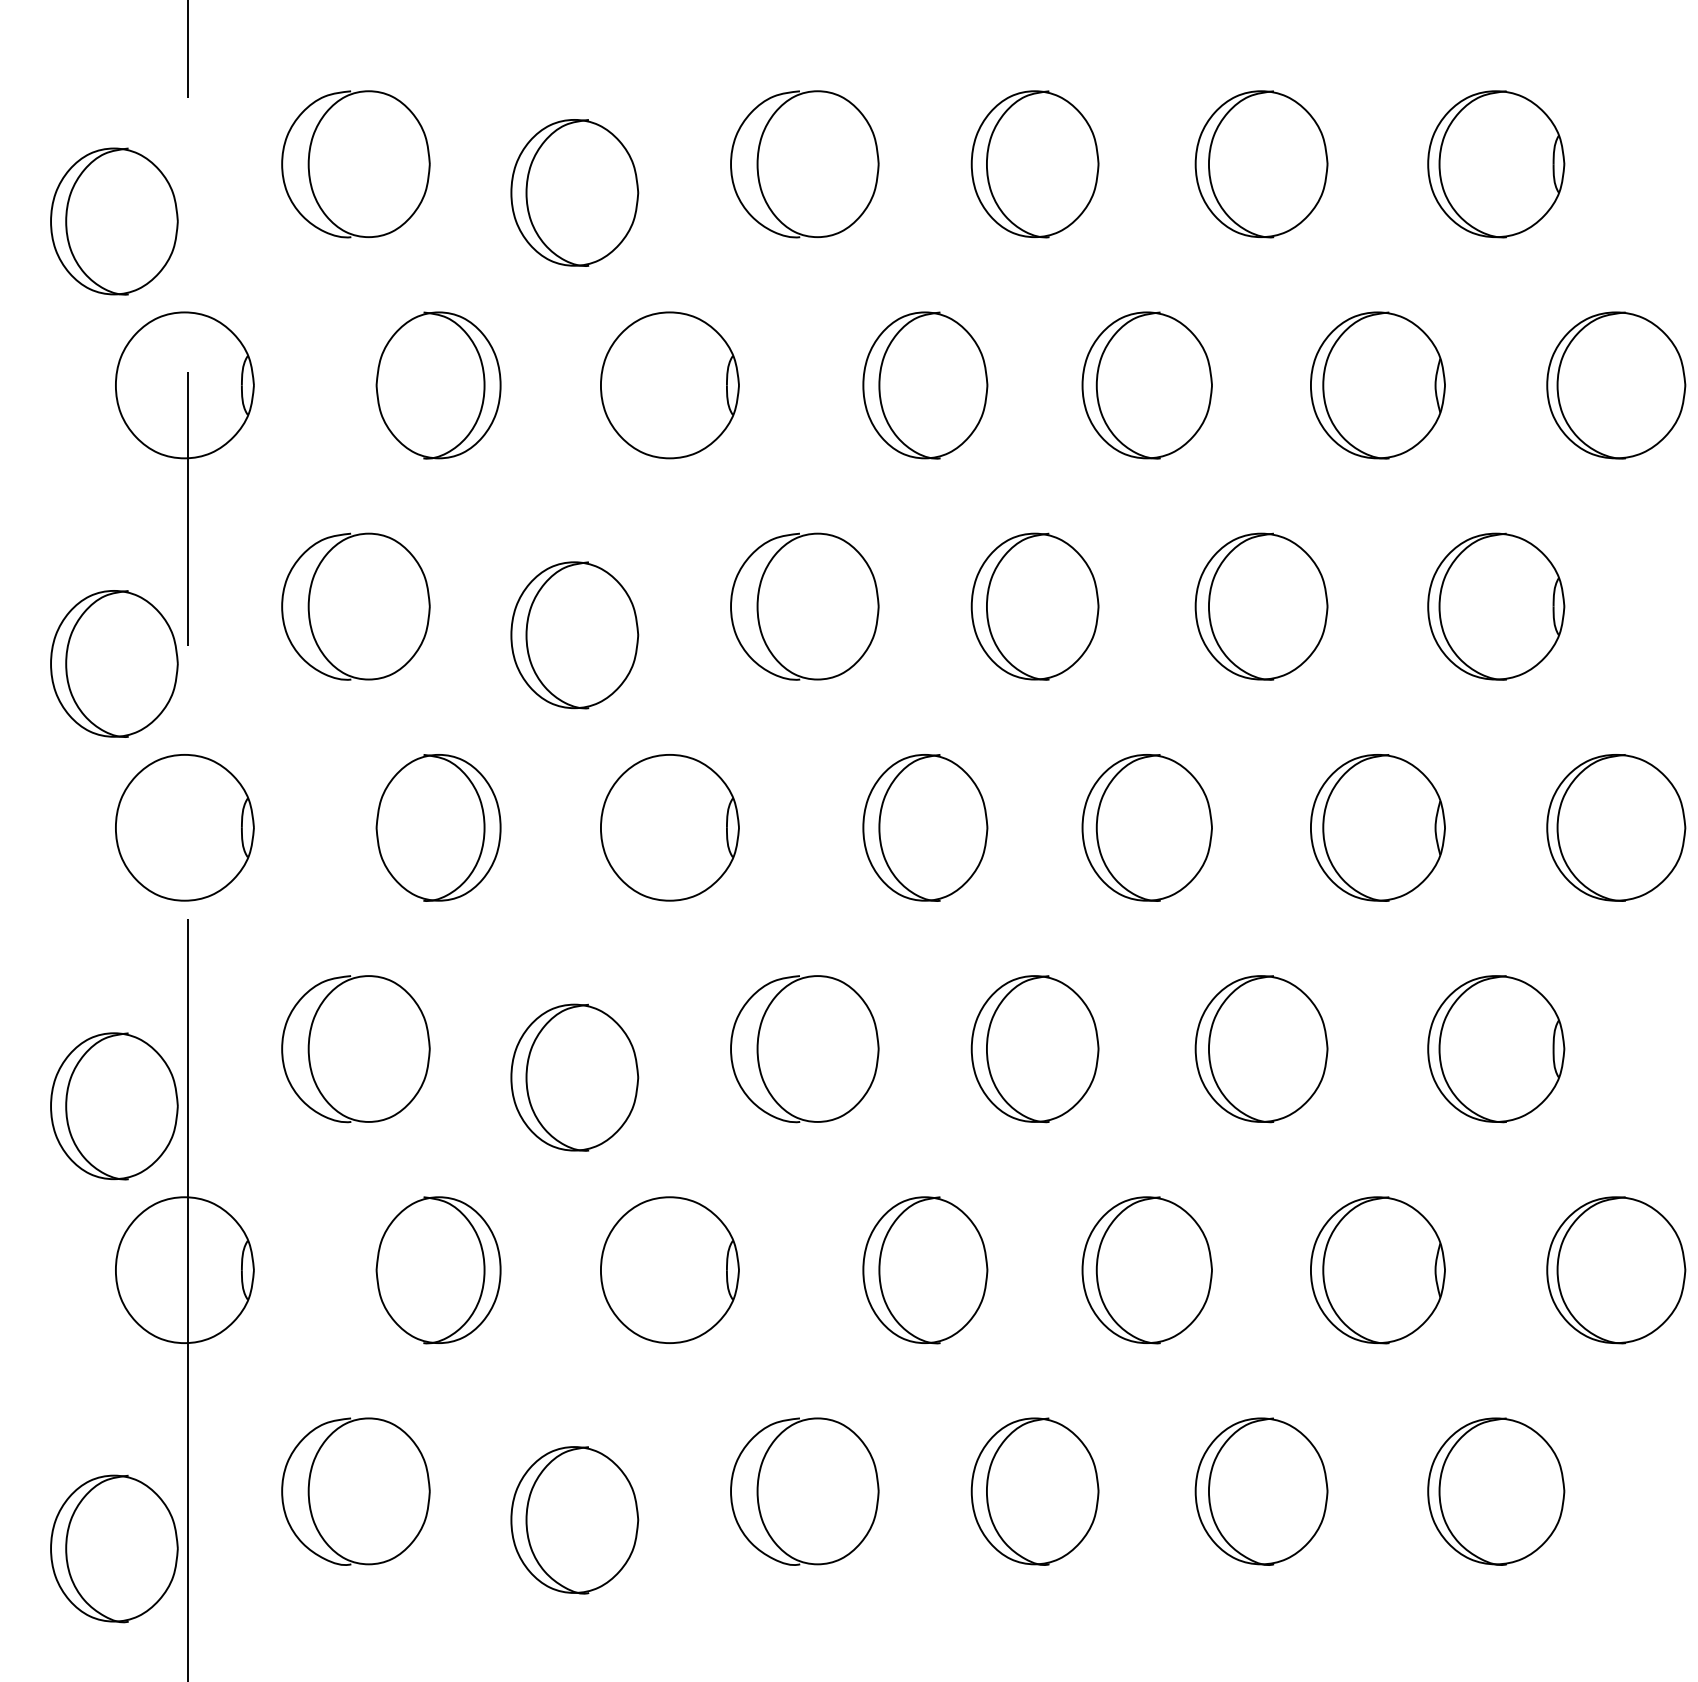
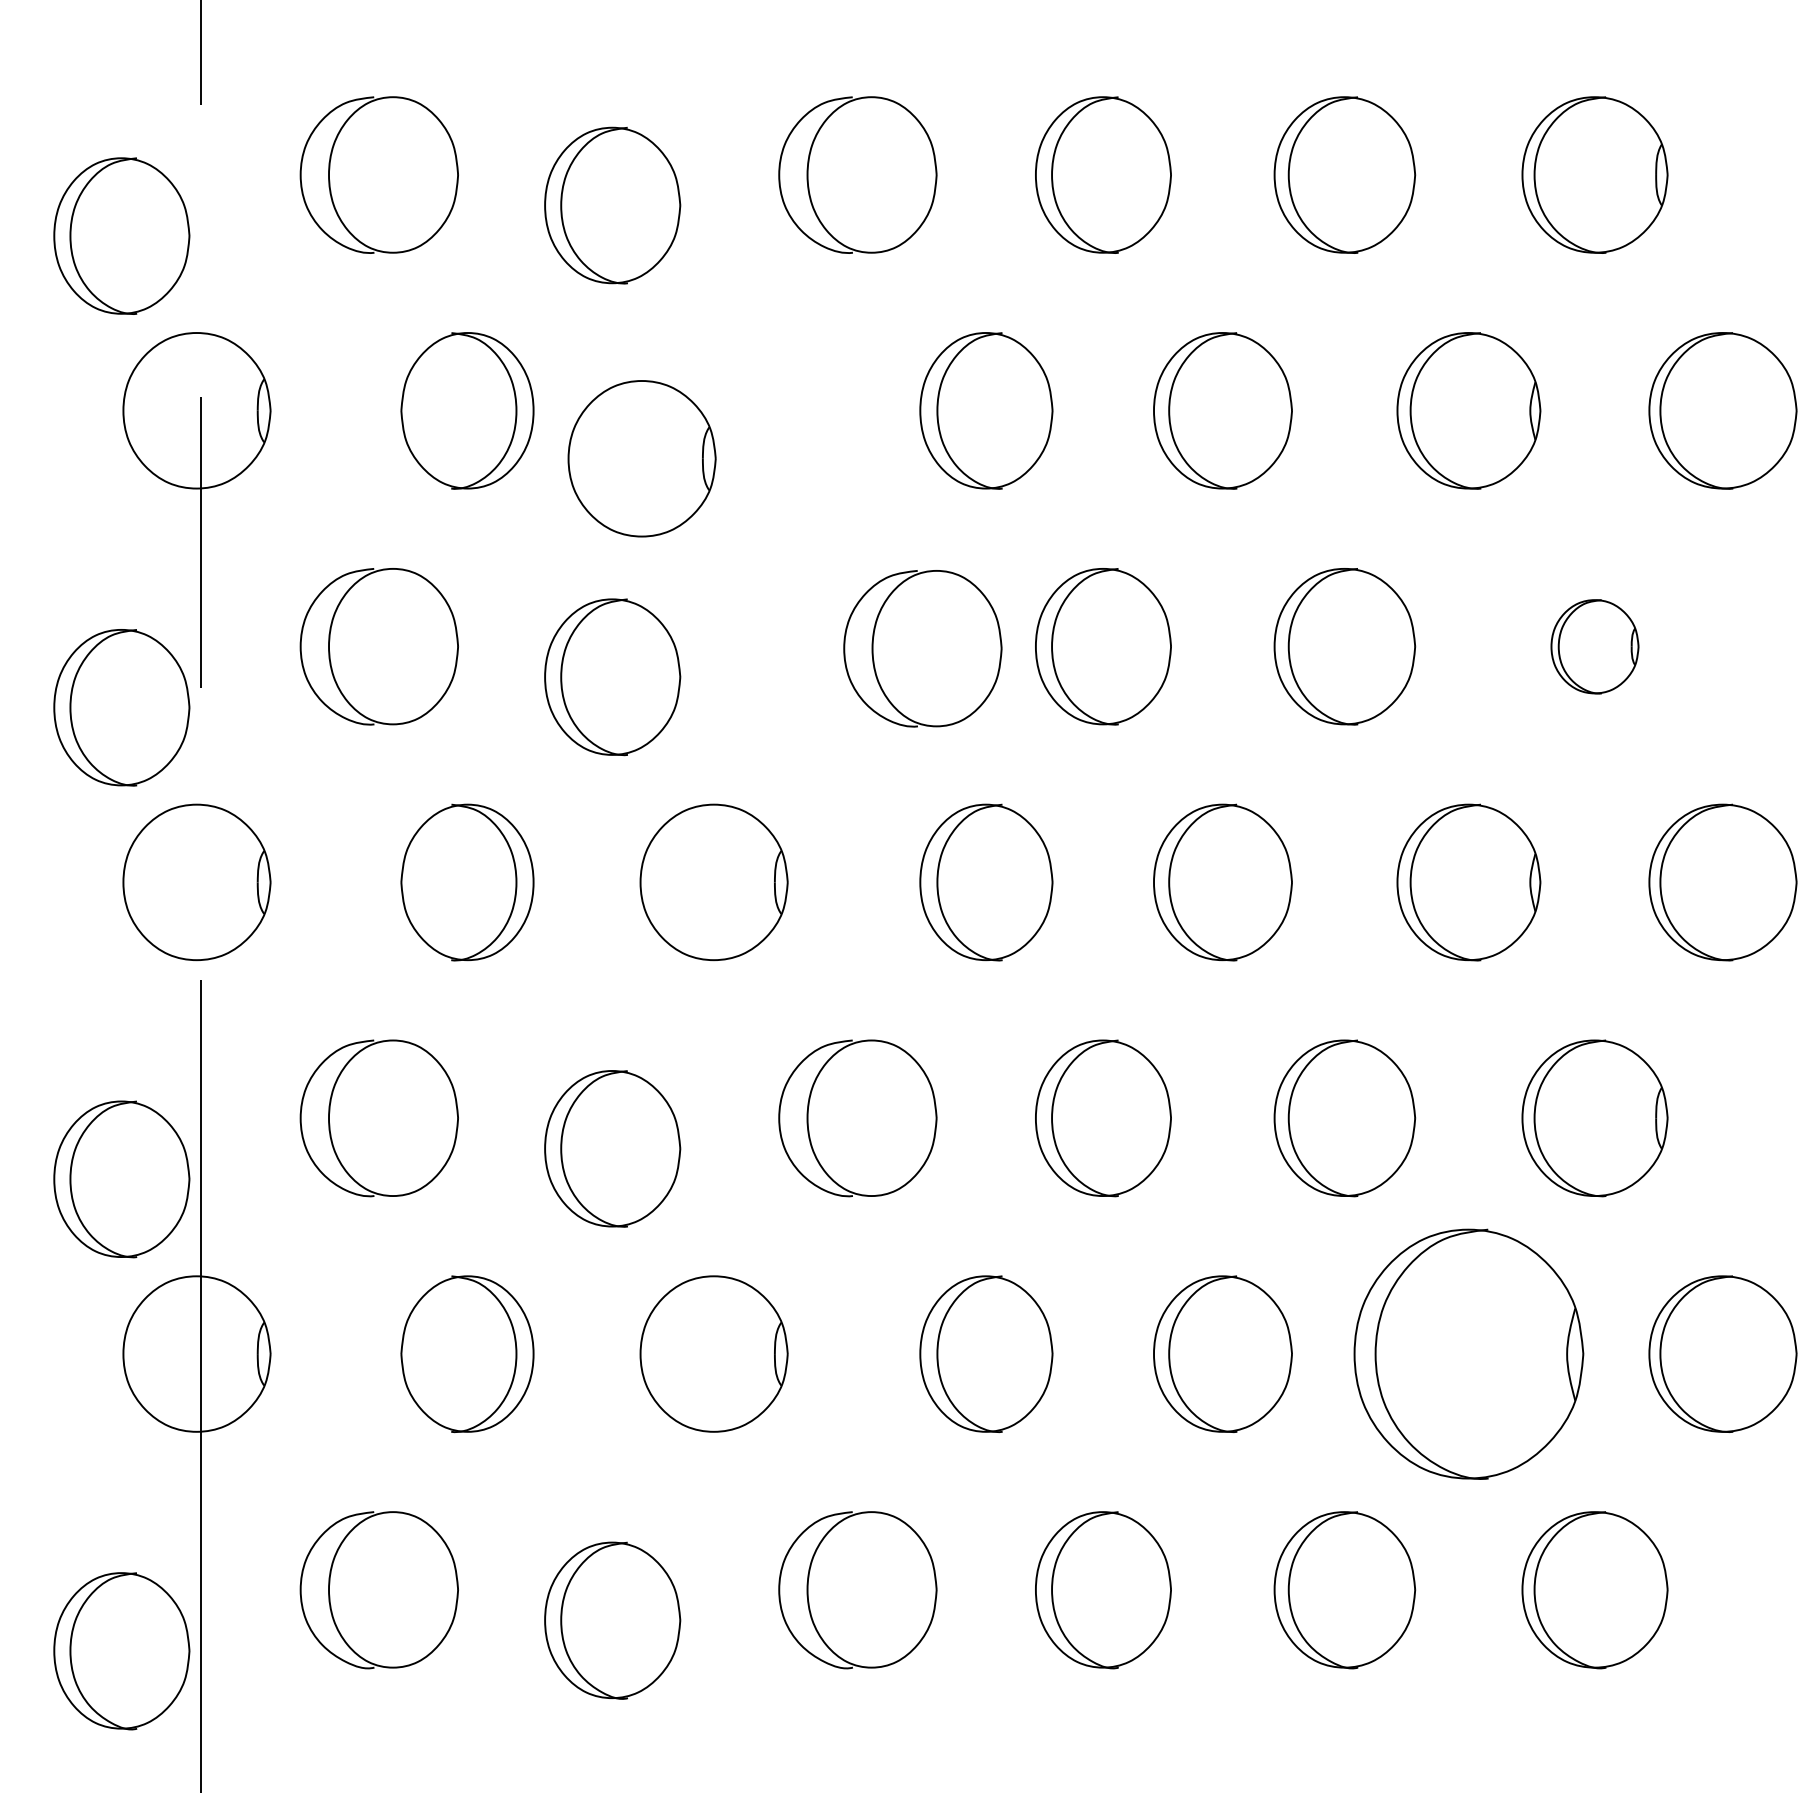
part: (669, 385) -> (641, 458), moved
part: (804, 606) -> (922, 648), moved
part: (1495, 606) -> (1594, 646), size x0.6
part: (1377, 1269) -> (1468, 1353), size x1.6

